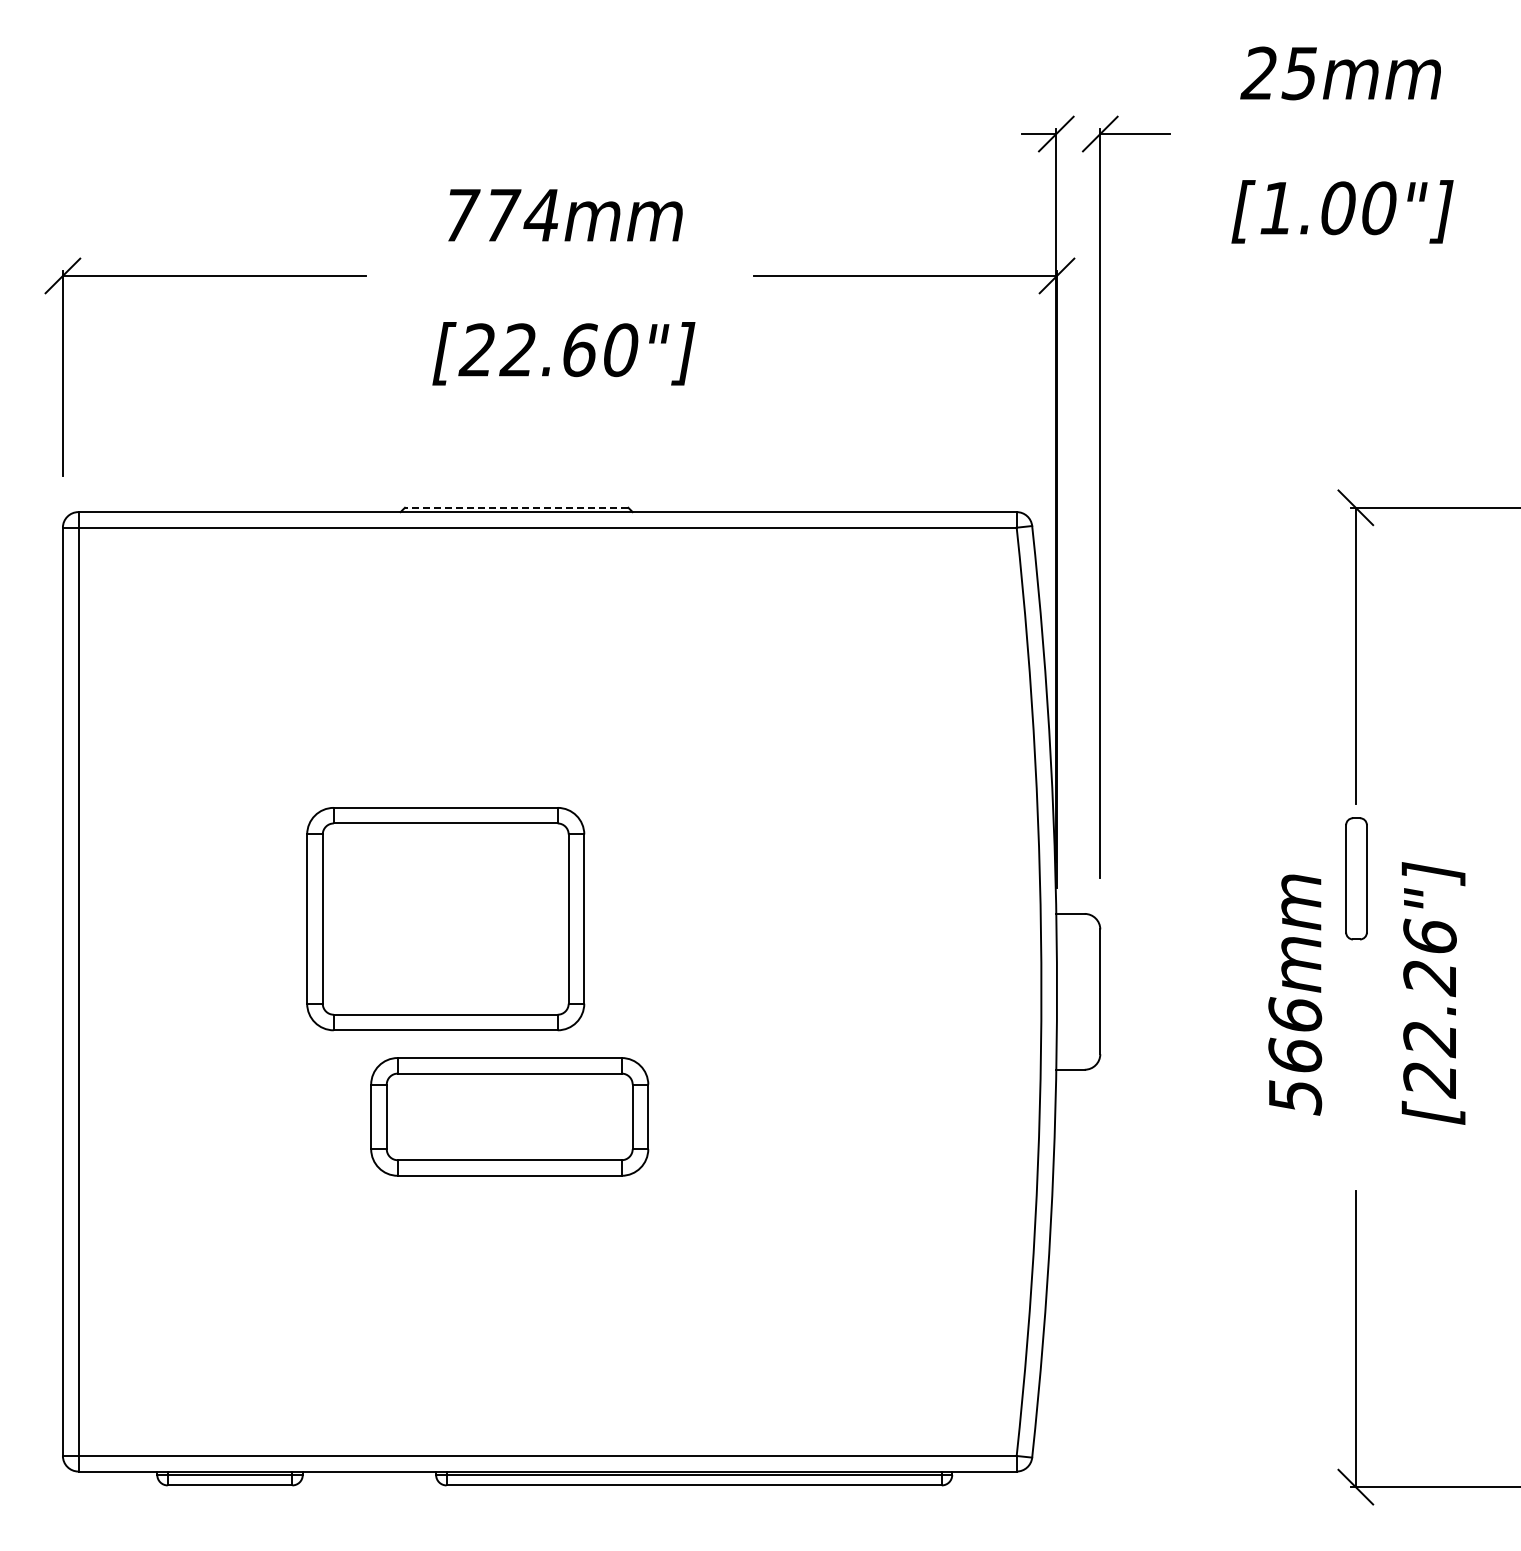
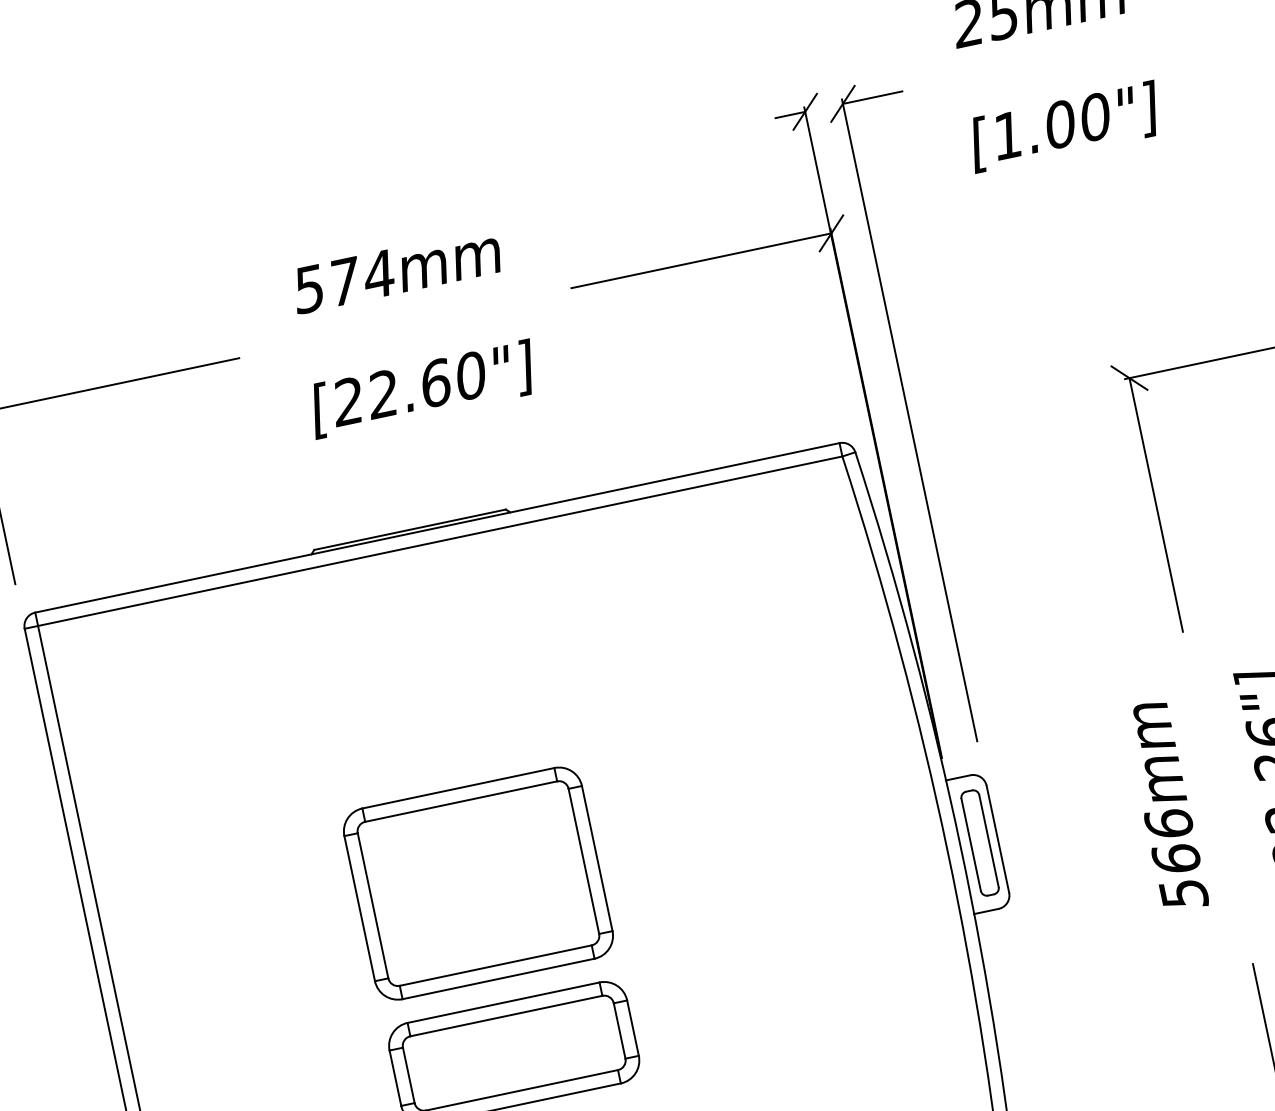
text: (460, 215) -> (309, 289), 774mm -> 574mm
line: (516, 507) -> (409, 529), dashed -> solid
part: (1356, 878) -> (980, 842), moved
part: (445, 919) -> (478, 883), moved

